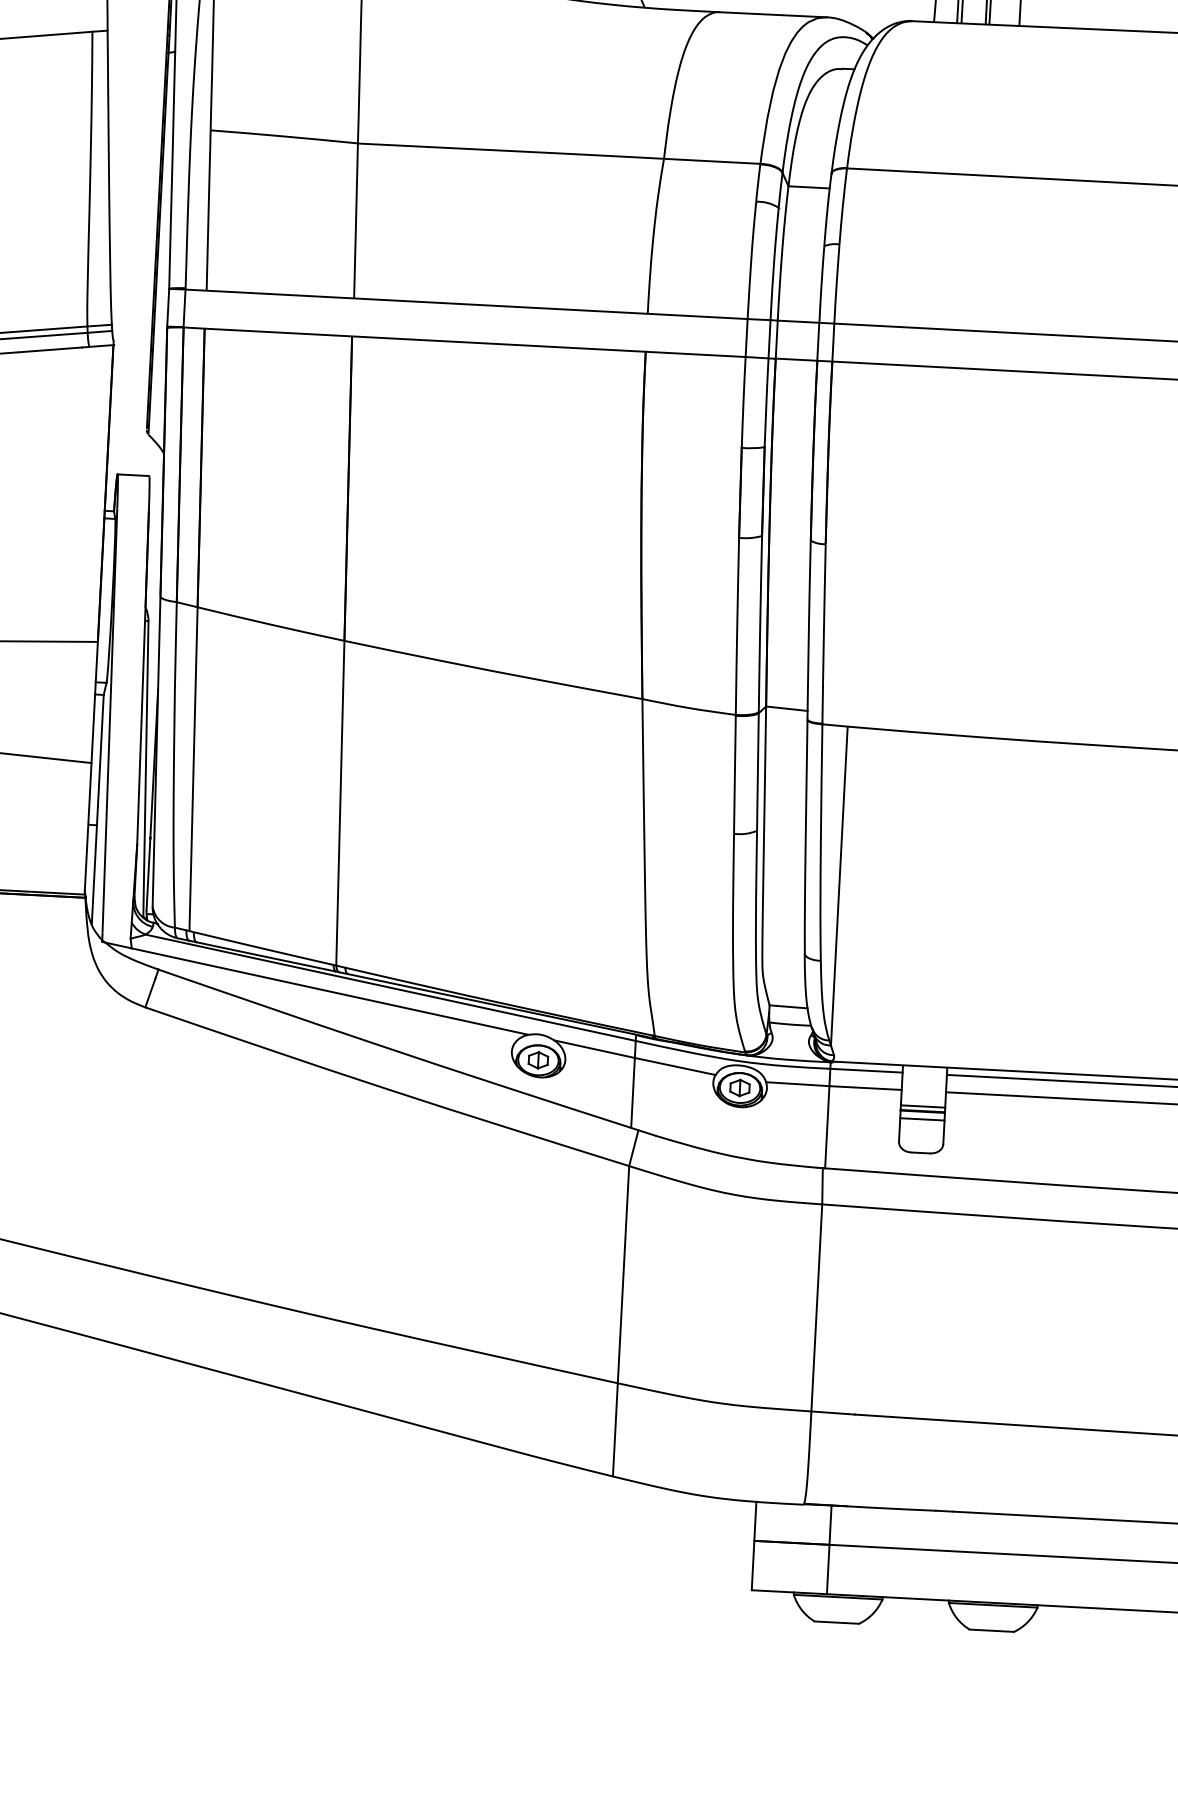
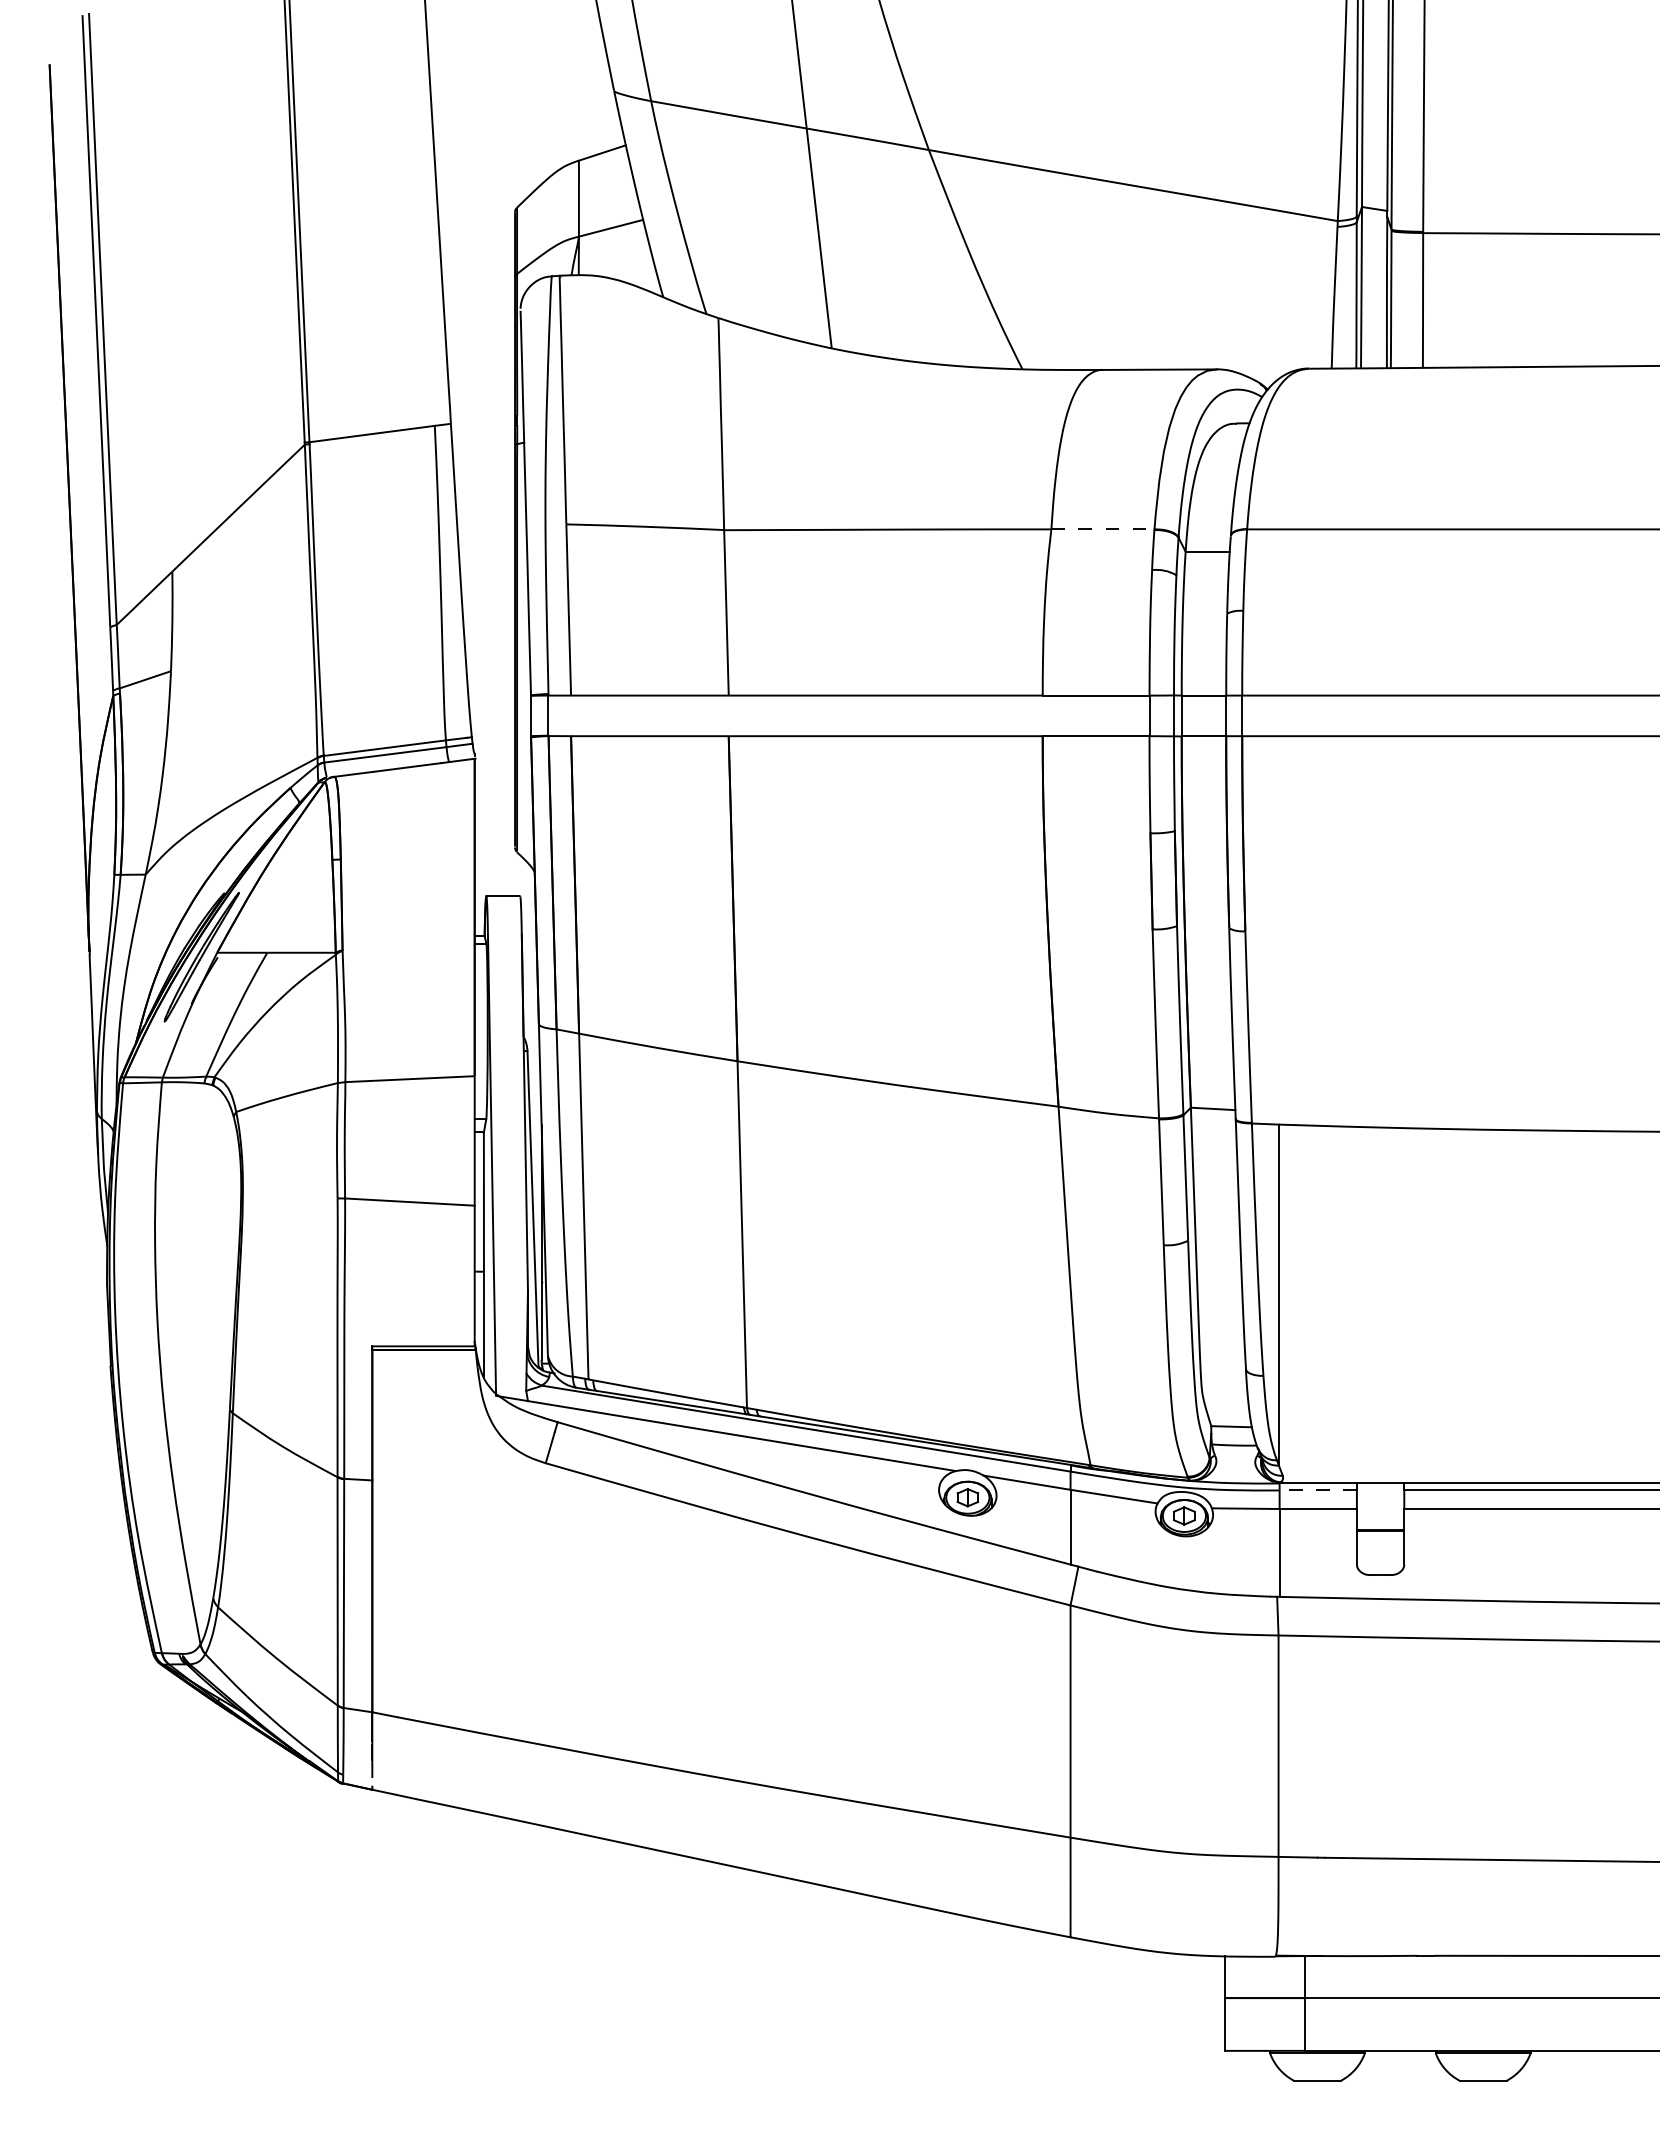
line: (711, 161) -> (1102, 529), solid -> dashed
line: (866, 1070) -> (1318, 1490), solid -> dashed
line: (922, 1106) -> (1380, 1525), removed
line: (922, 1119) -> (1380, 1539), removed

